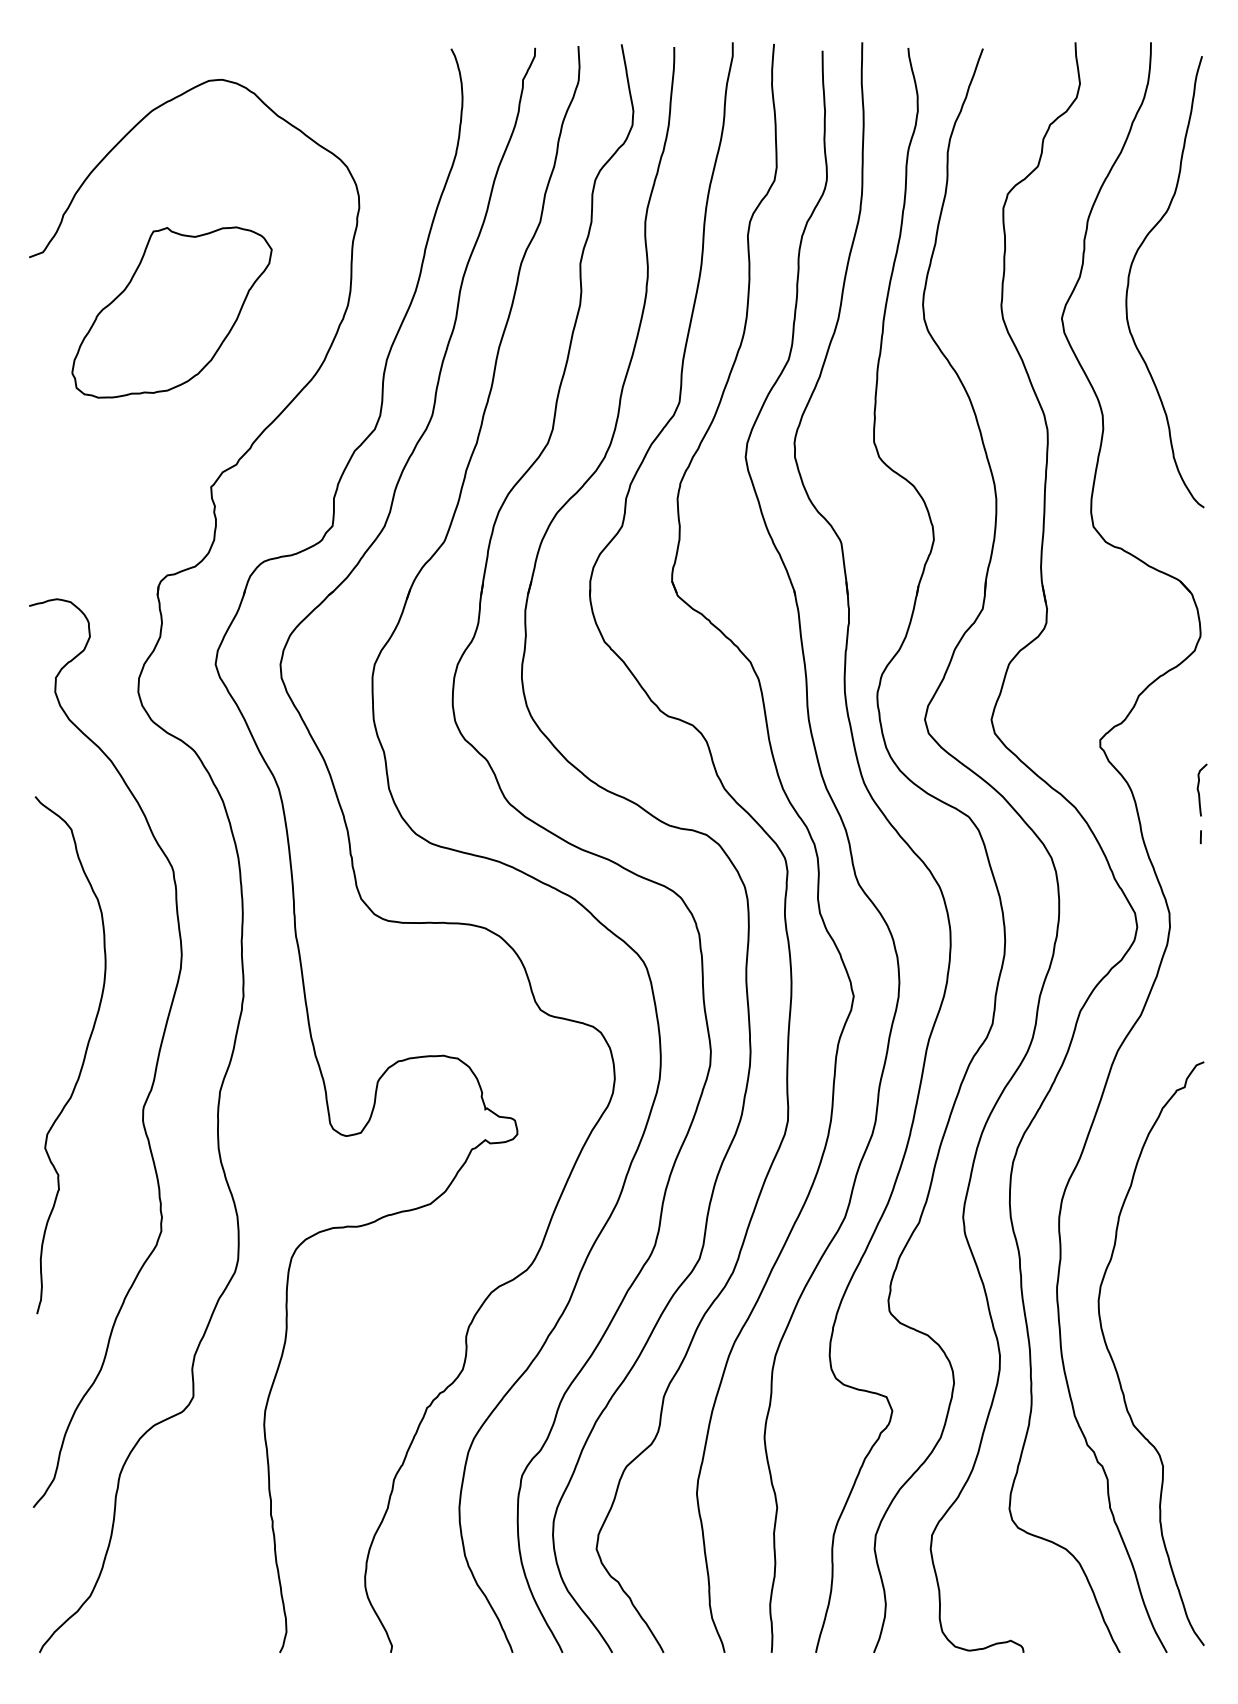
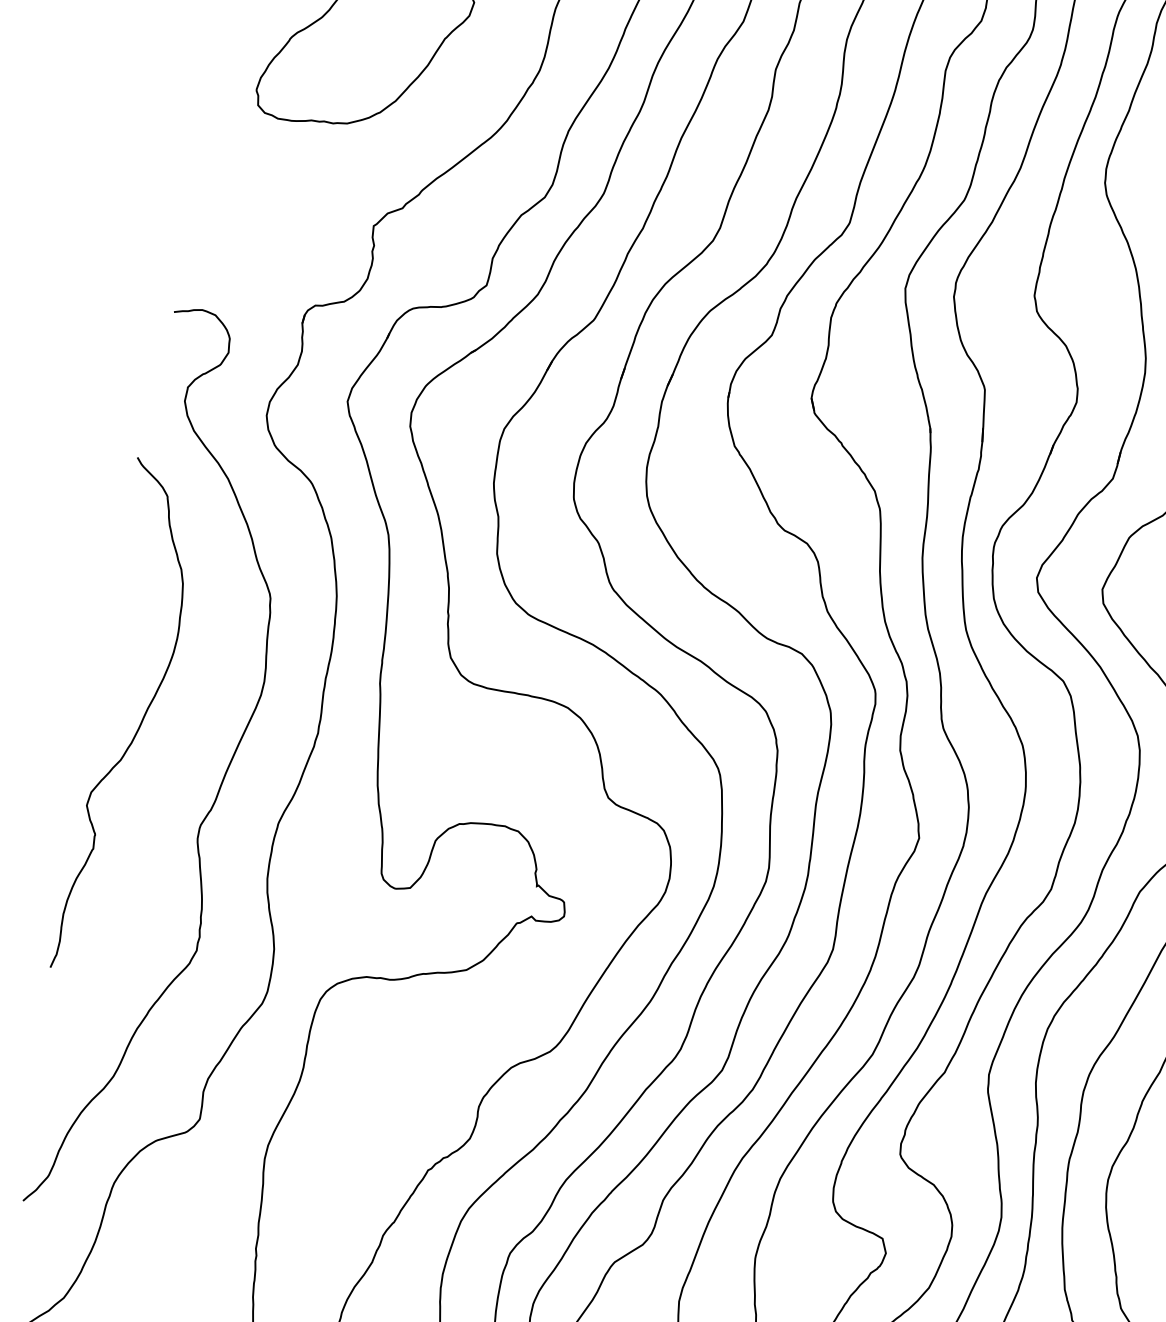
curve: (83, 1057) -> (140, 722), moved

